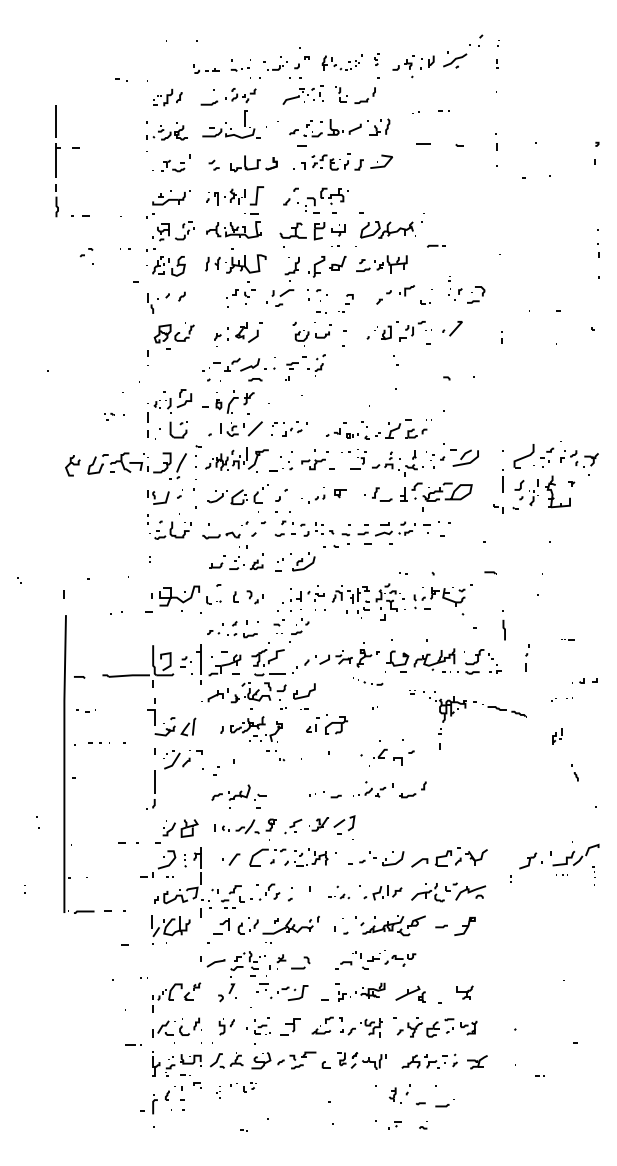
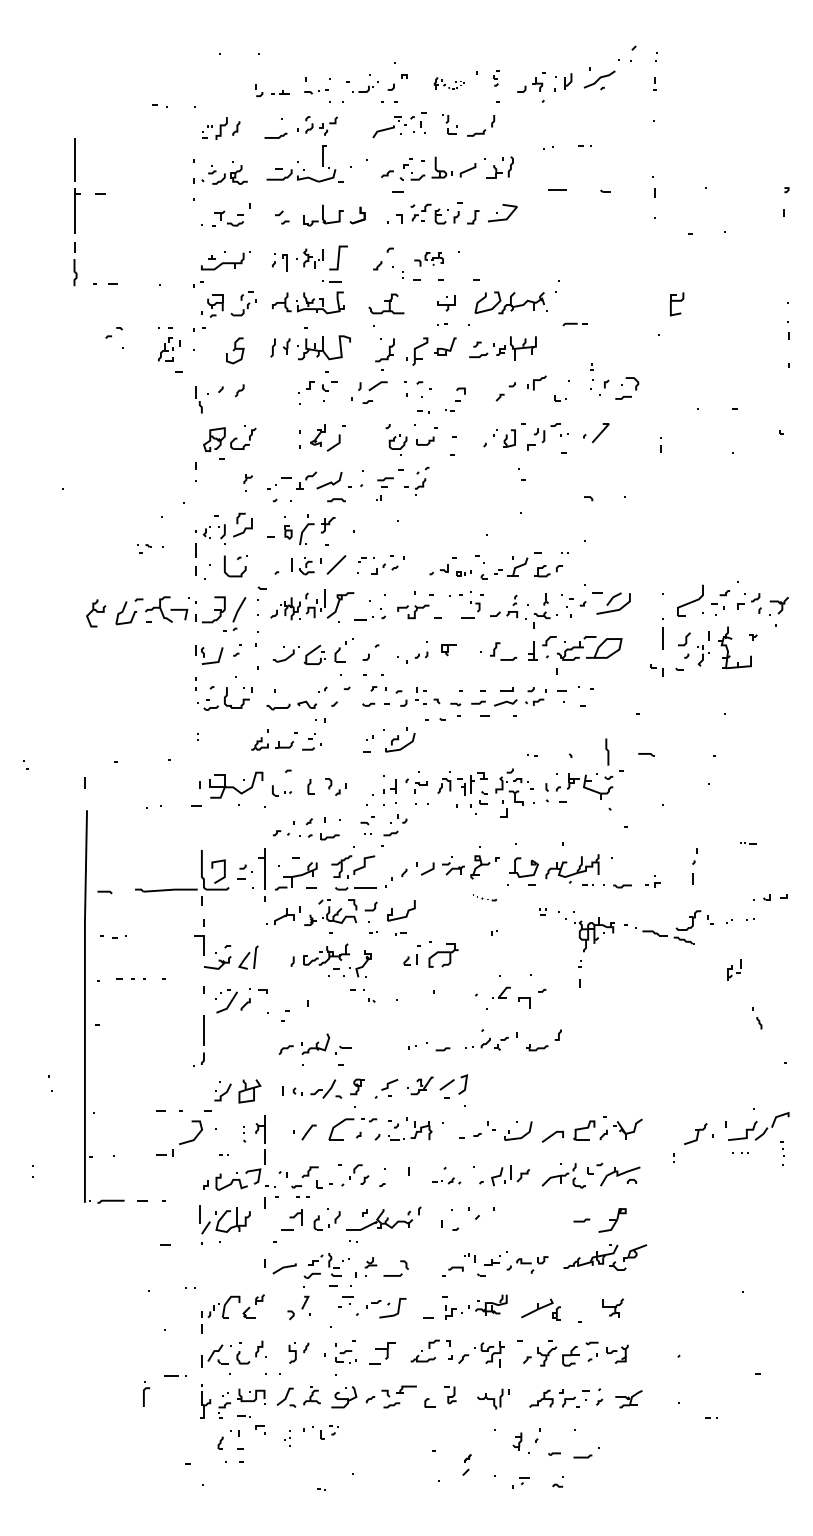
part: (340, 63) -> (448, 83), size x0.6
part: (325, 196) -> (428, 259), size x0.6
part: (319, 231) -> (677, 304), moved
part: (161, 265) -> (169, 349), moved
part: (218, 339) -> (248, 482), moved
part: (256, 561) -> (259, 739), moved
line: (504, 629) -> (607, 751), moved
part: (479, 657) -> (694, 920), moved
part: (367, 681) -> (484, 897), size x0.6
part: (158, 864) -> (179, 1138), moved
part: (394, 925) -> (605, 1257), moved
part: (354, 1060) -> (466, 1464), moved
part: (155, 1104) -> (146, 1393), moved

